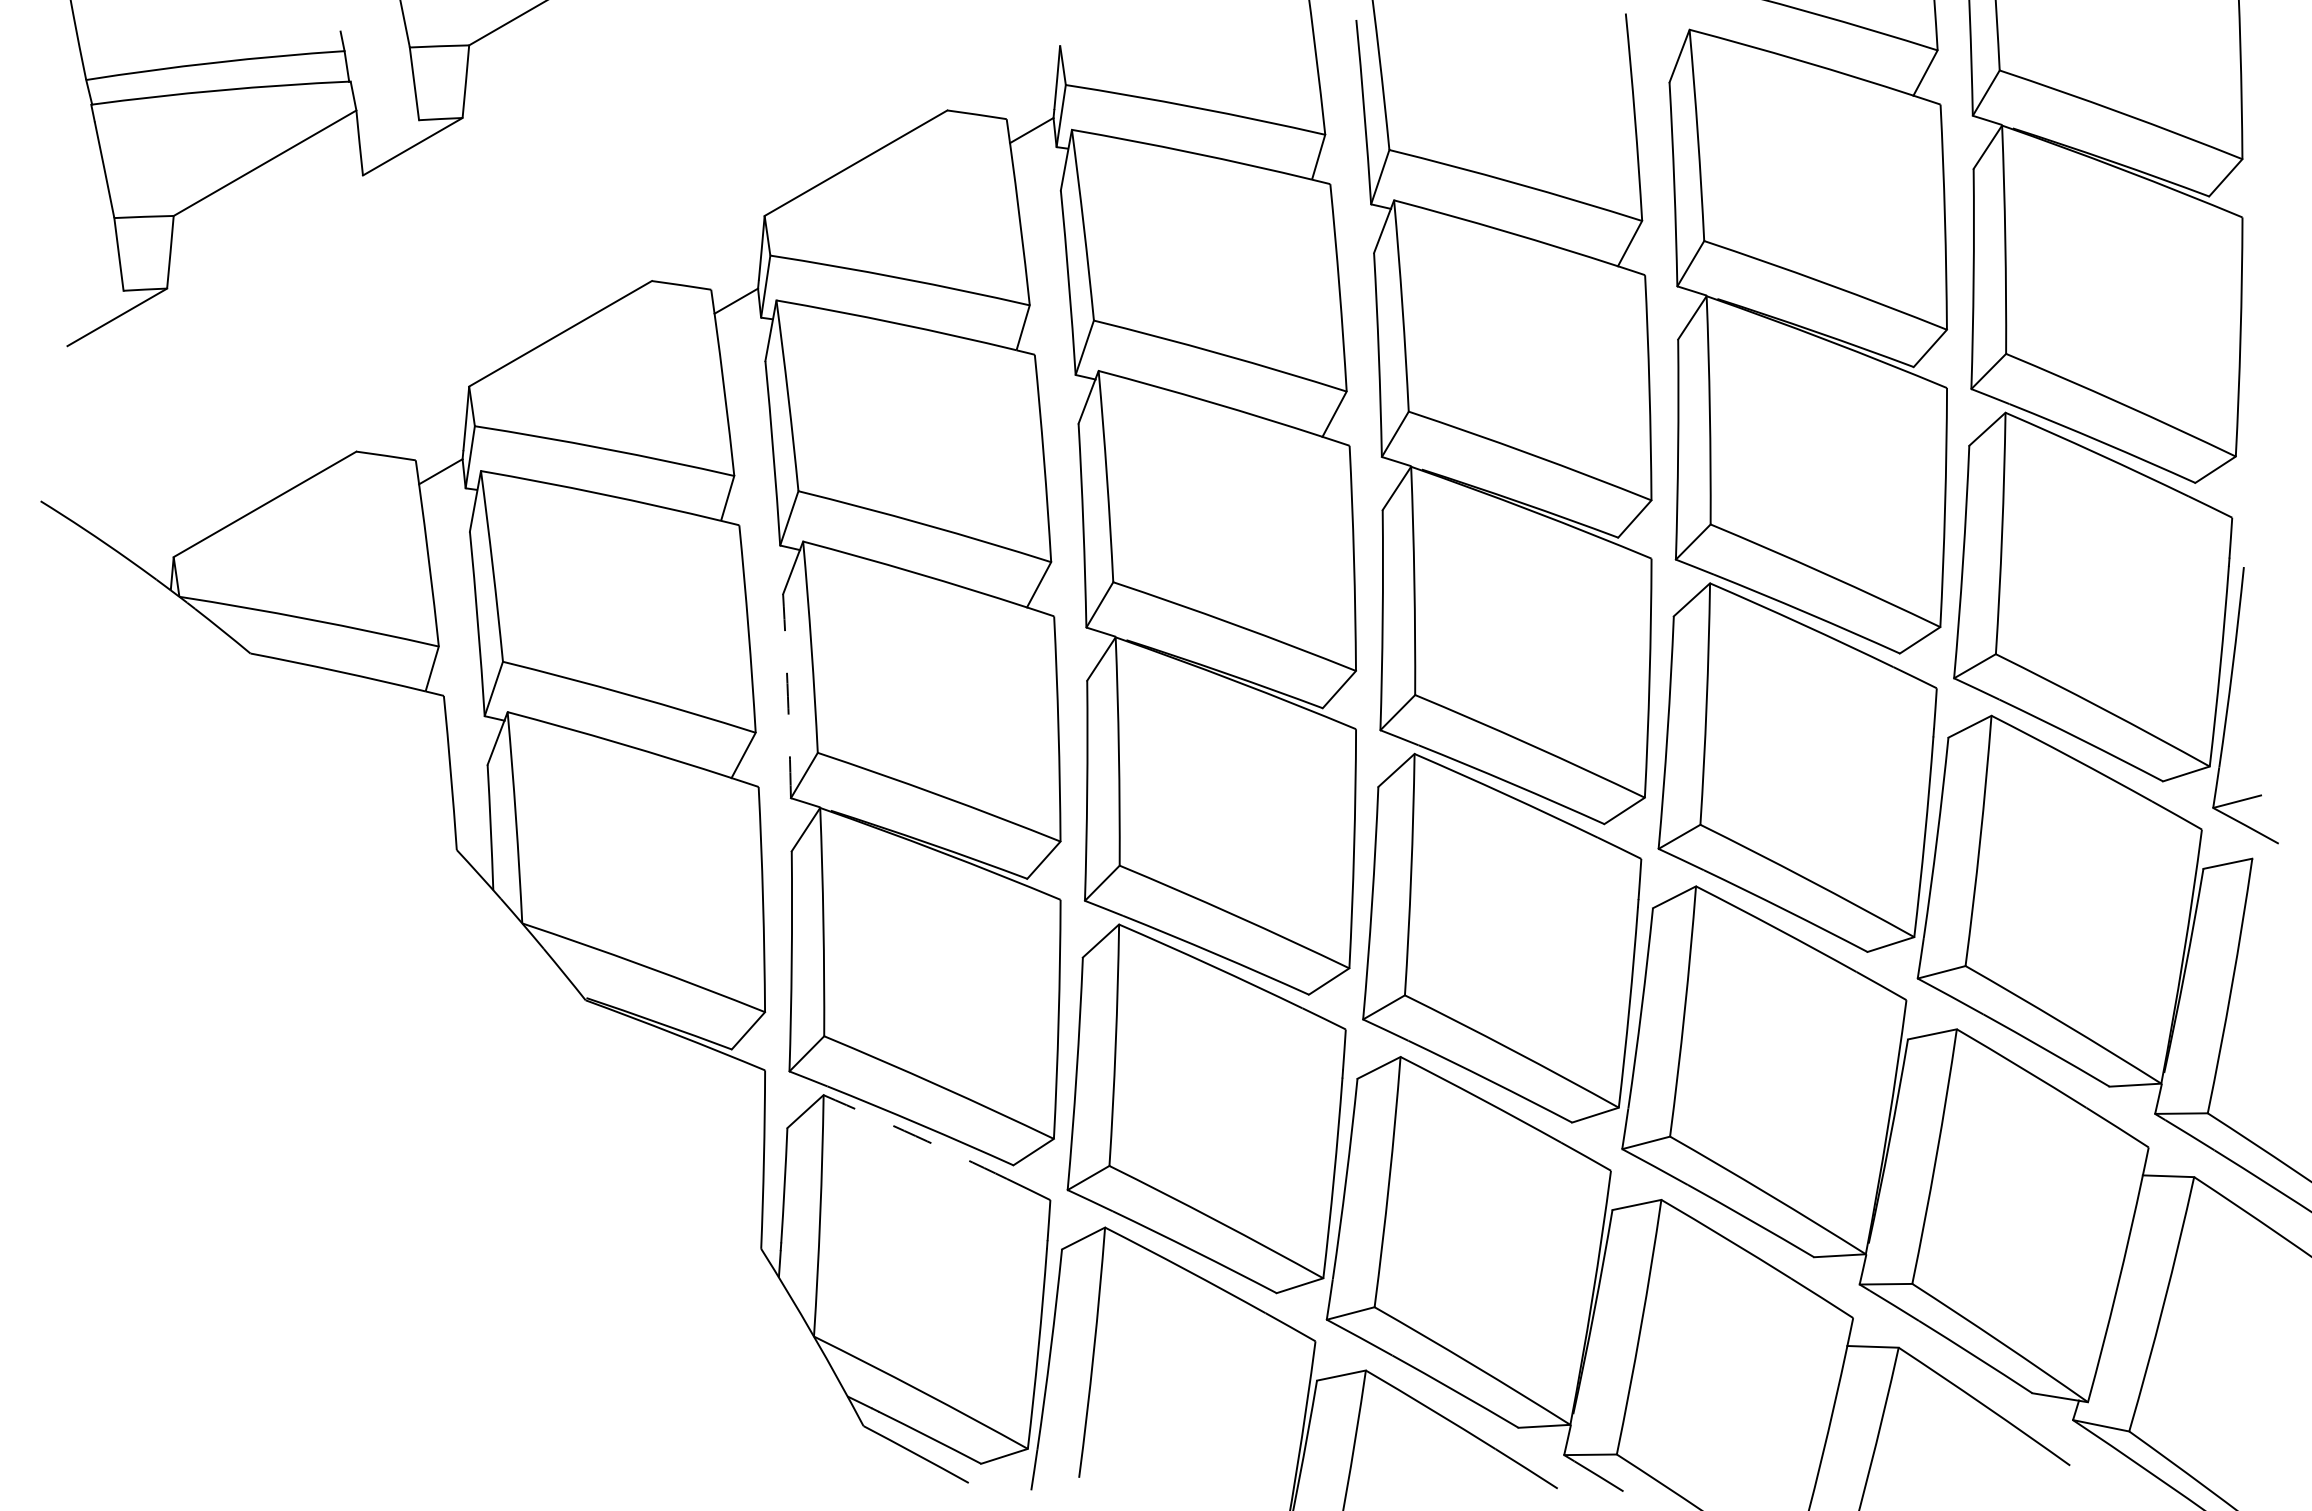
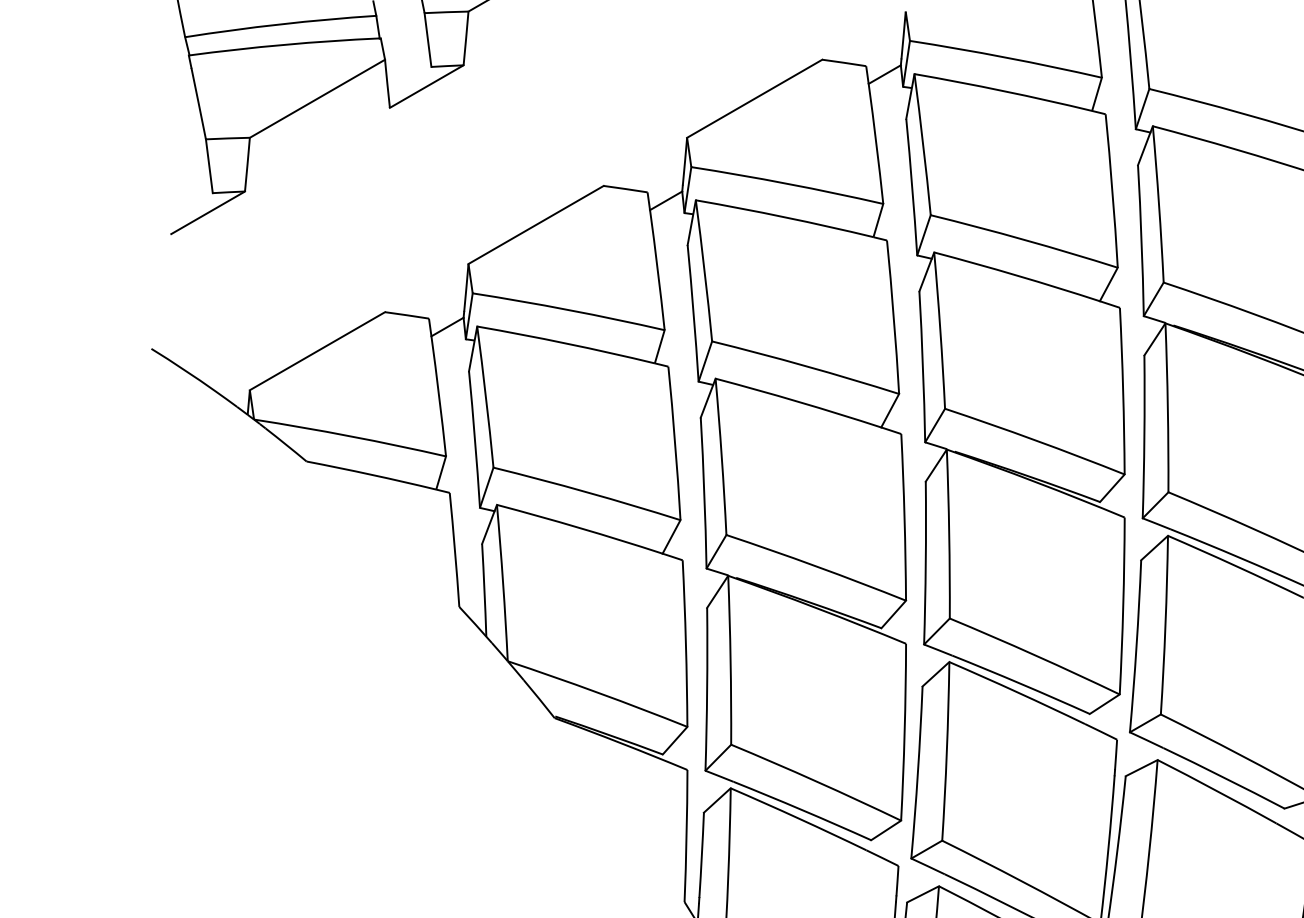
arc: (787, 696) -> (704, 493), dashed -> solid
arc: (915, 1136) -> (798, 818), dashed -> solid

